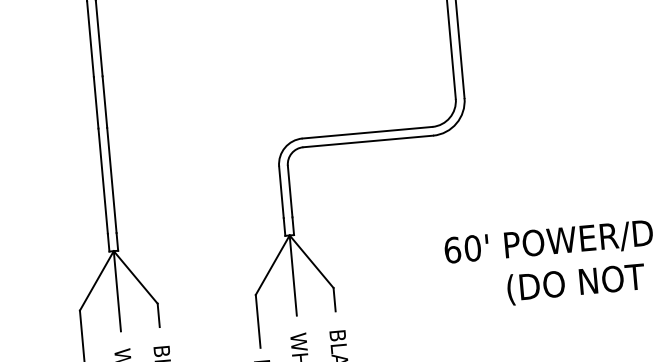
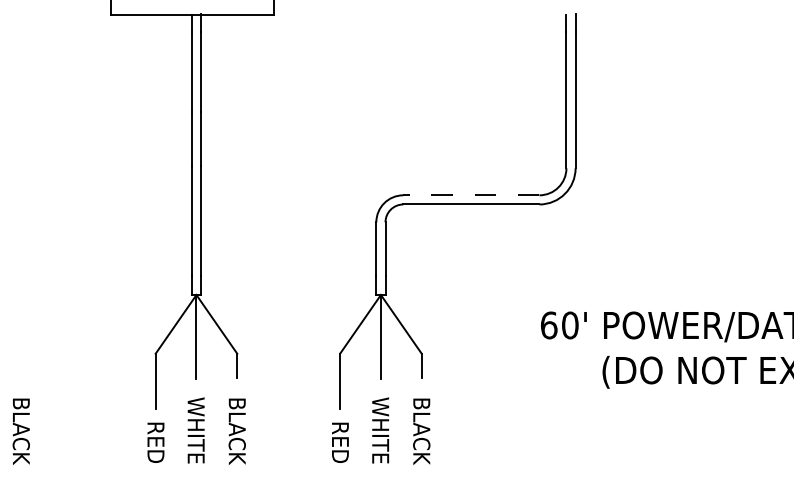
line: (366, 132) -> (470, 195), solid -> dashed

